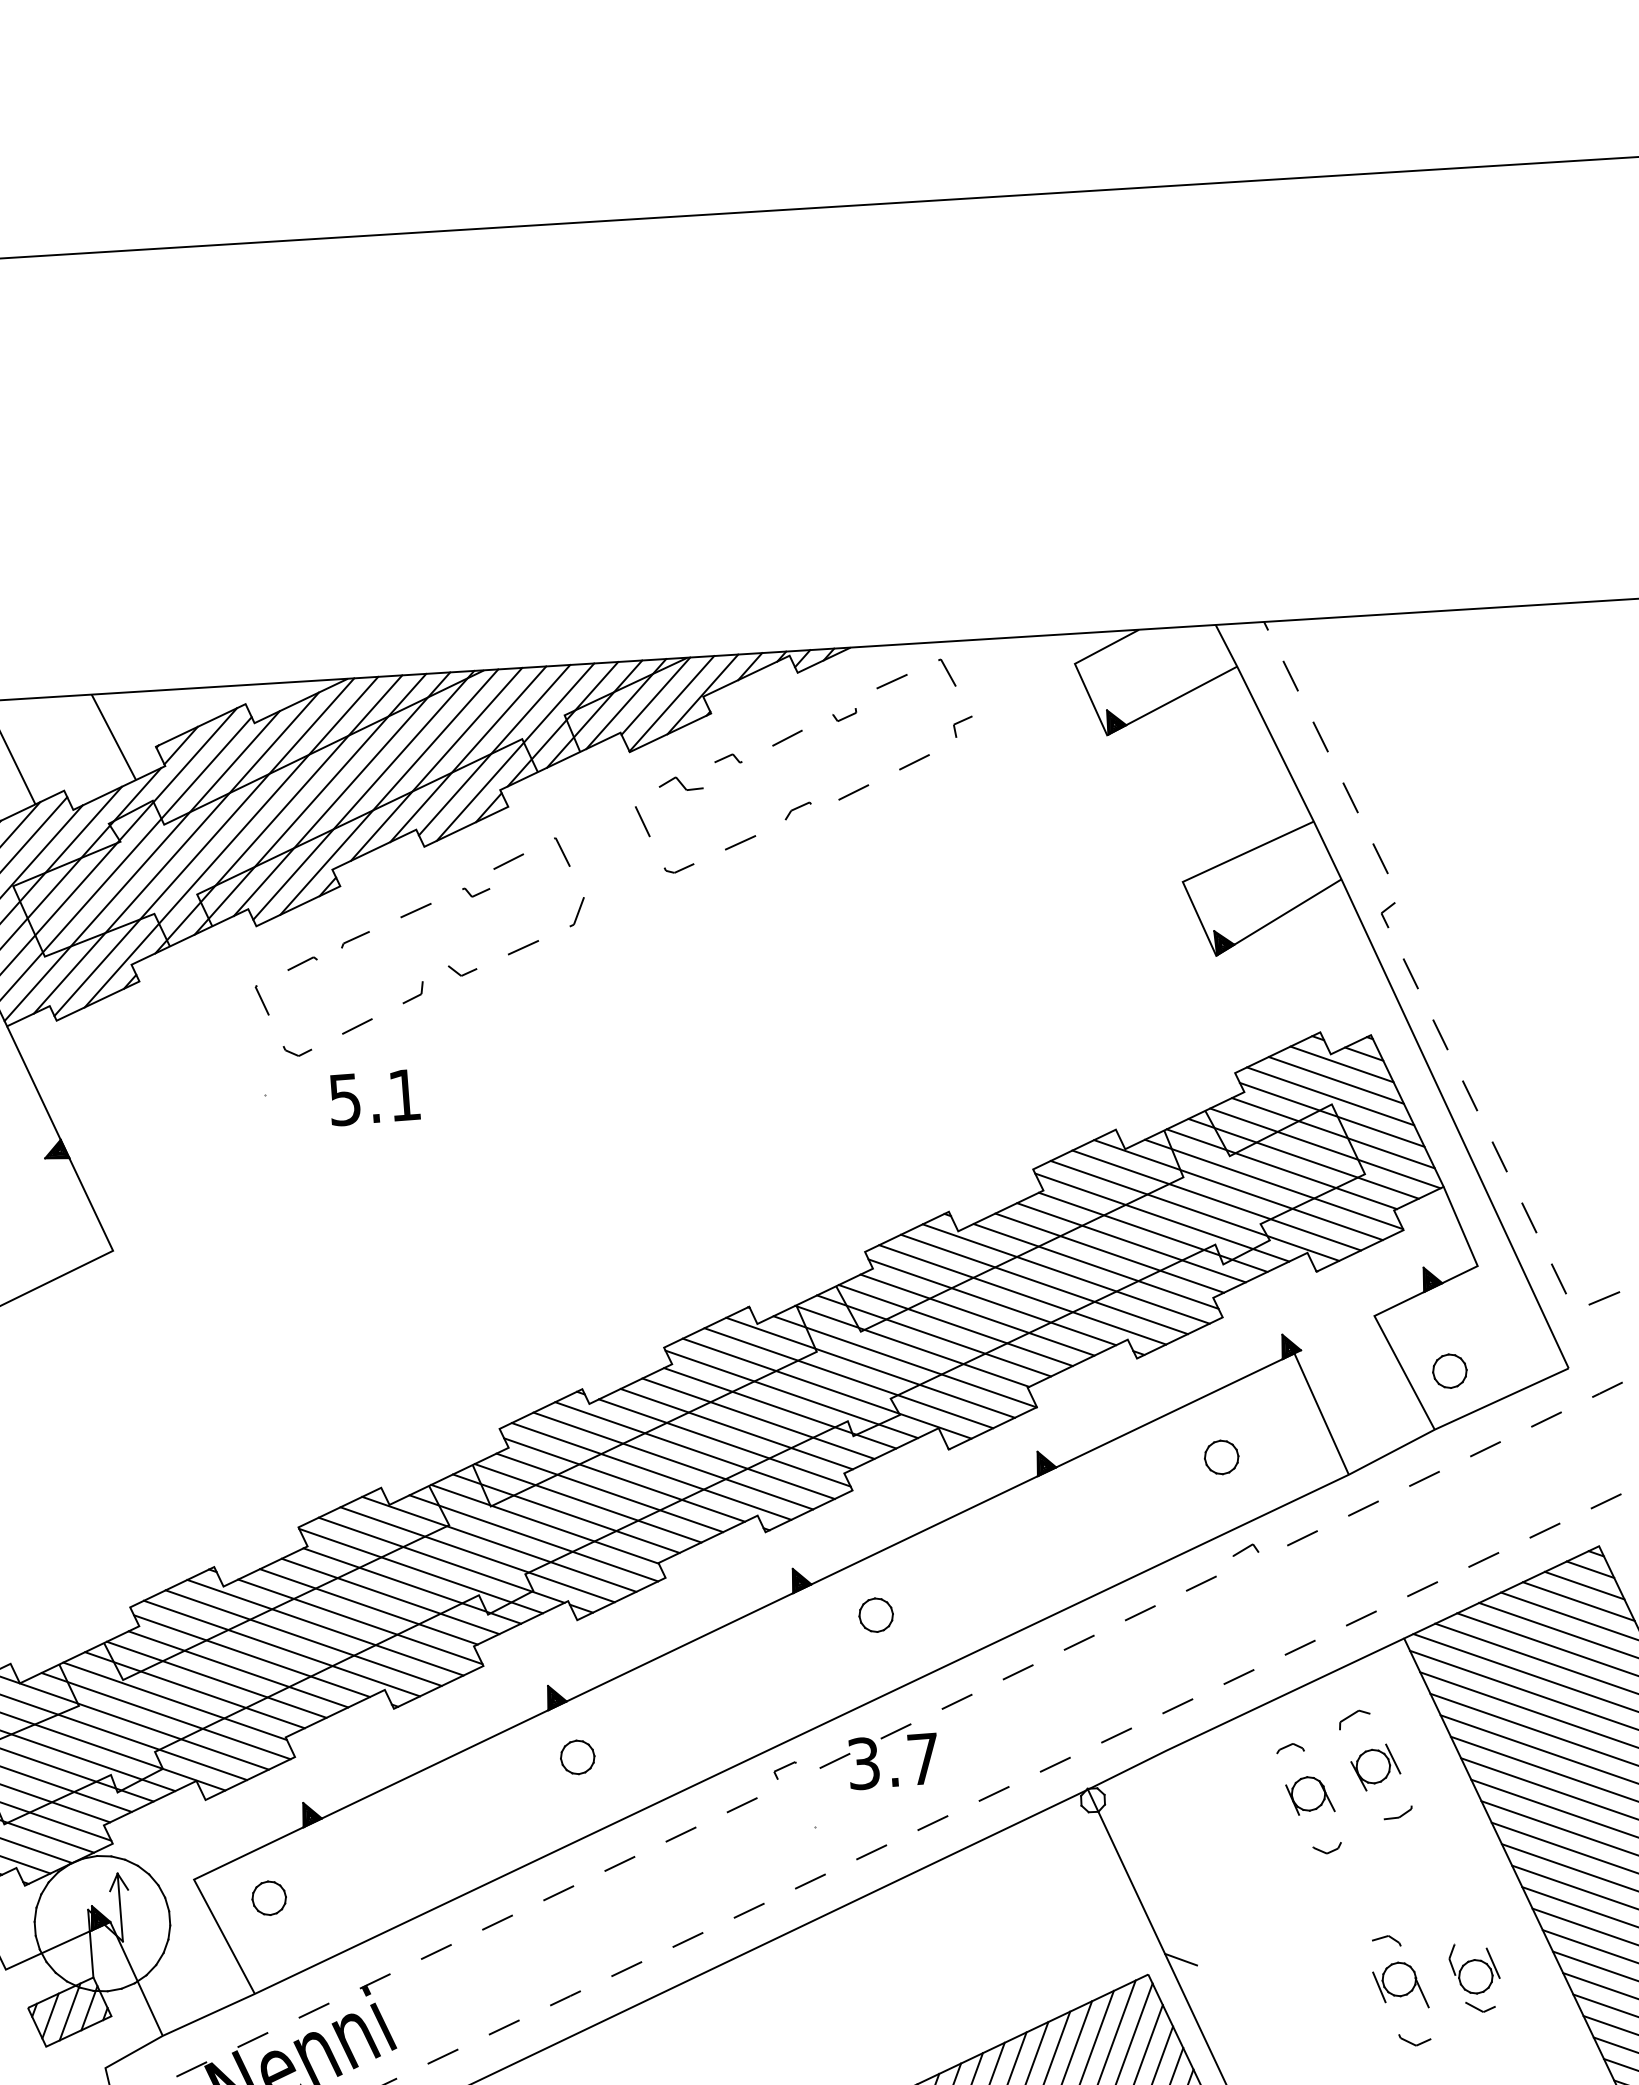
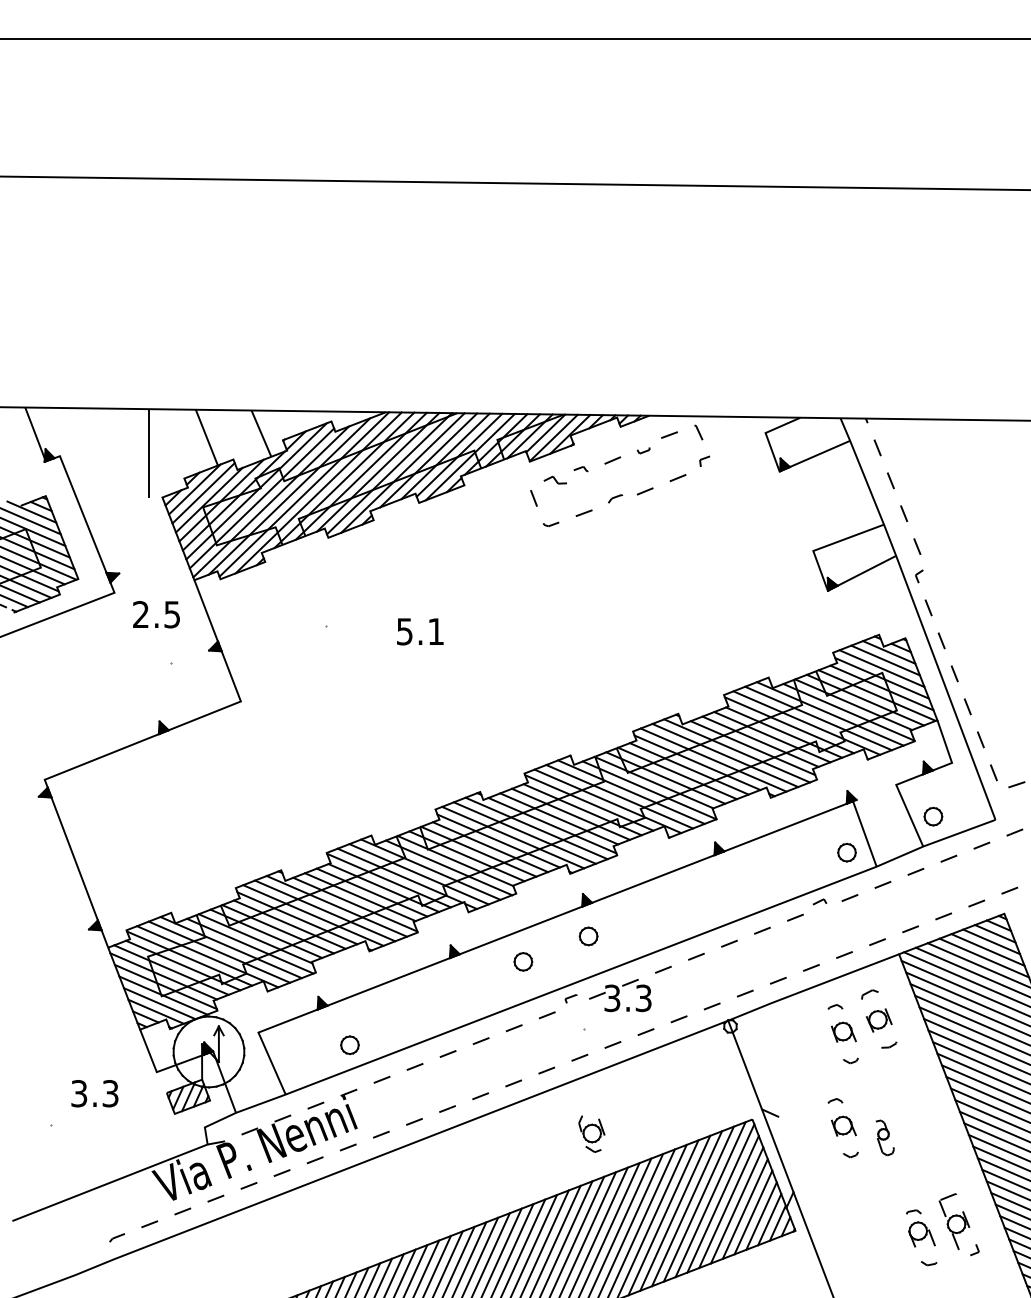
part: (409, 916) -> (408, 538), removed
text: (374, 1097) -> (420, 631), moved
part: (1220, 1457) -> (846, 852), moved
part: (875, 1615) -> (588, 936), moved
part: (577, 1756) -> (523, 961), moved
text: (923, 1759) -> (643, 998), 3.7 -> 3.3
part: (268, 1896) -> (349, 1044), moved
part: (1474, 1976) -> (591, 1133), moved
part: (1321, 1978) -> (842, 1128), added
part: (1400, 1990) -> (883, 1137), size x0.6

